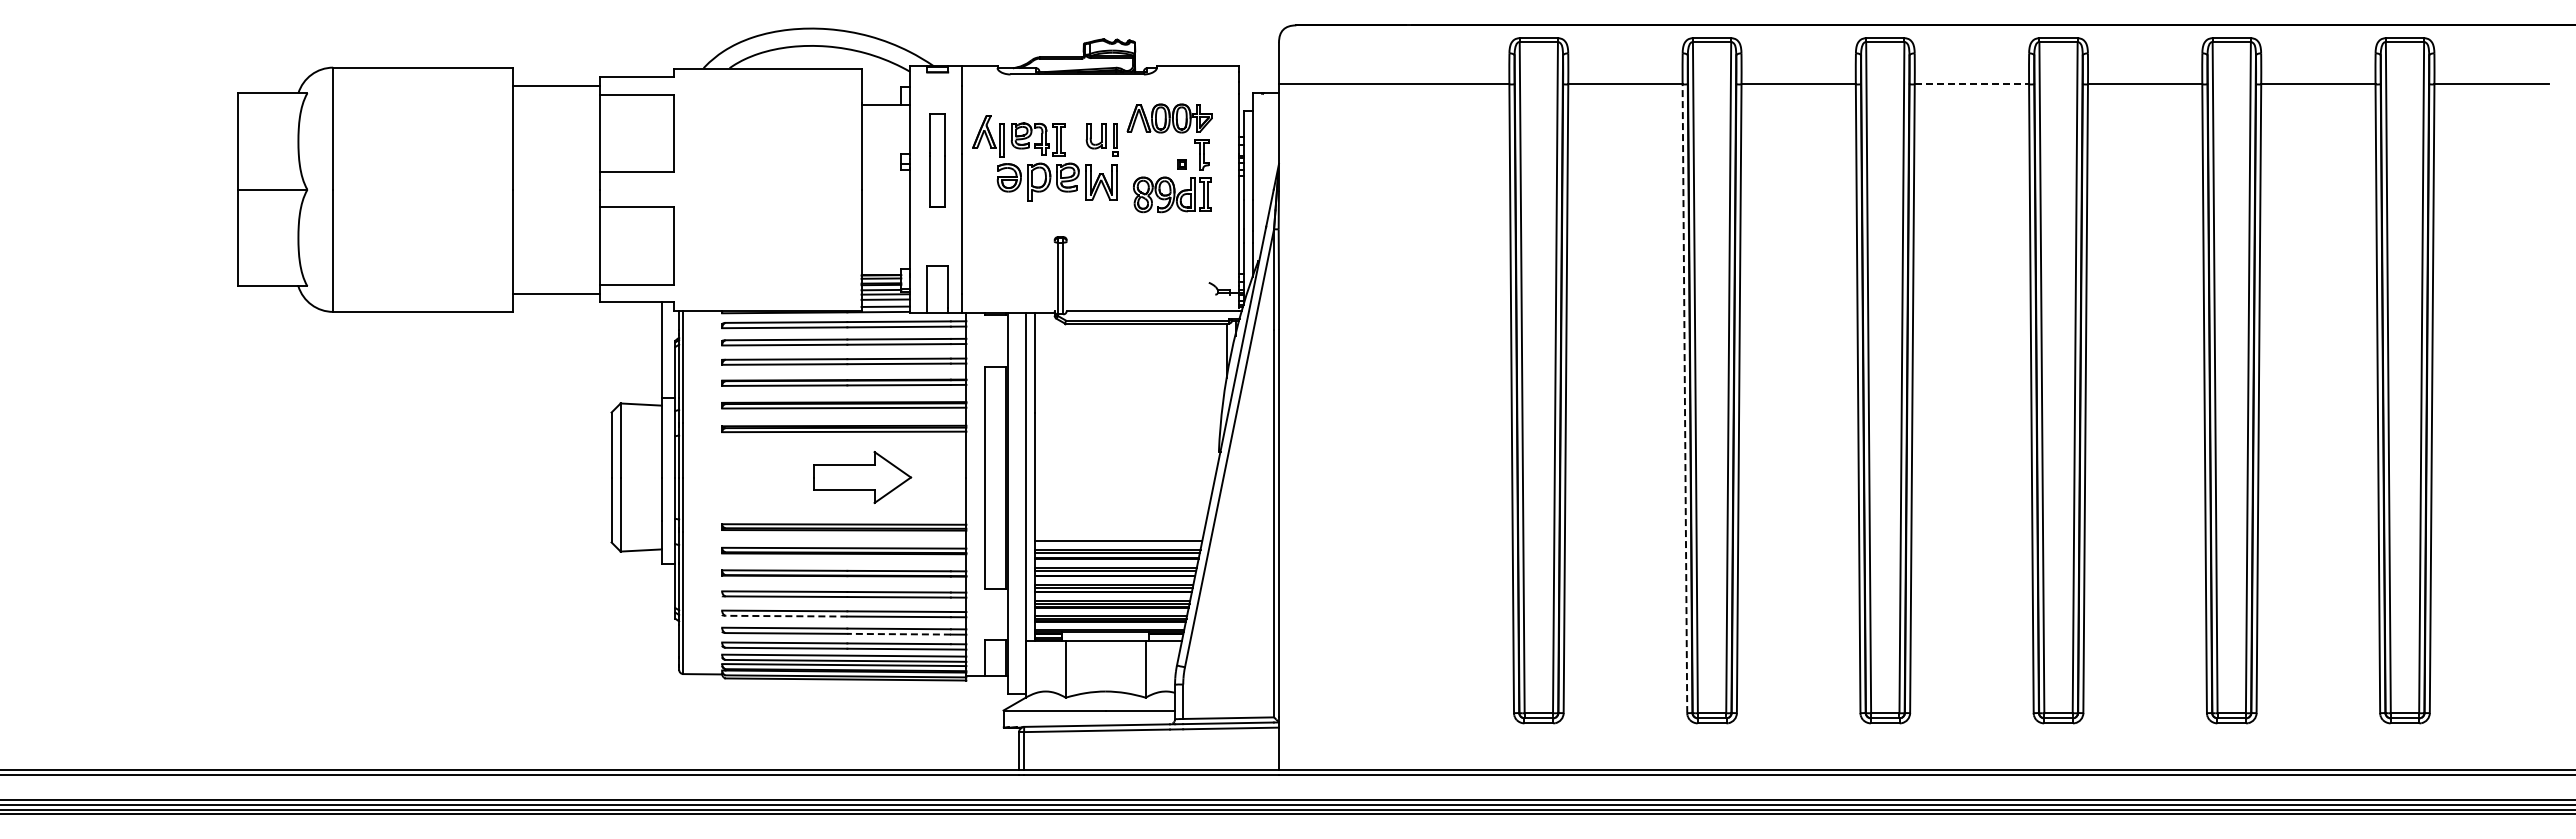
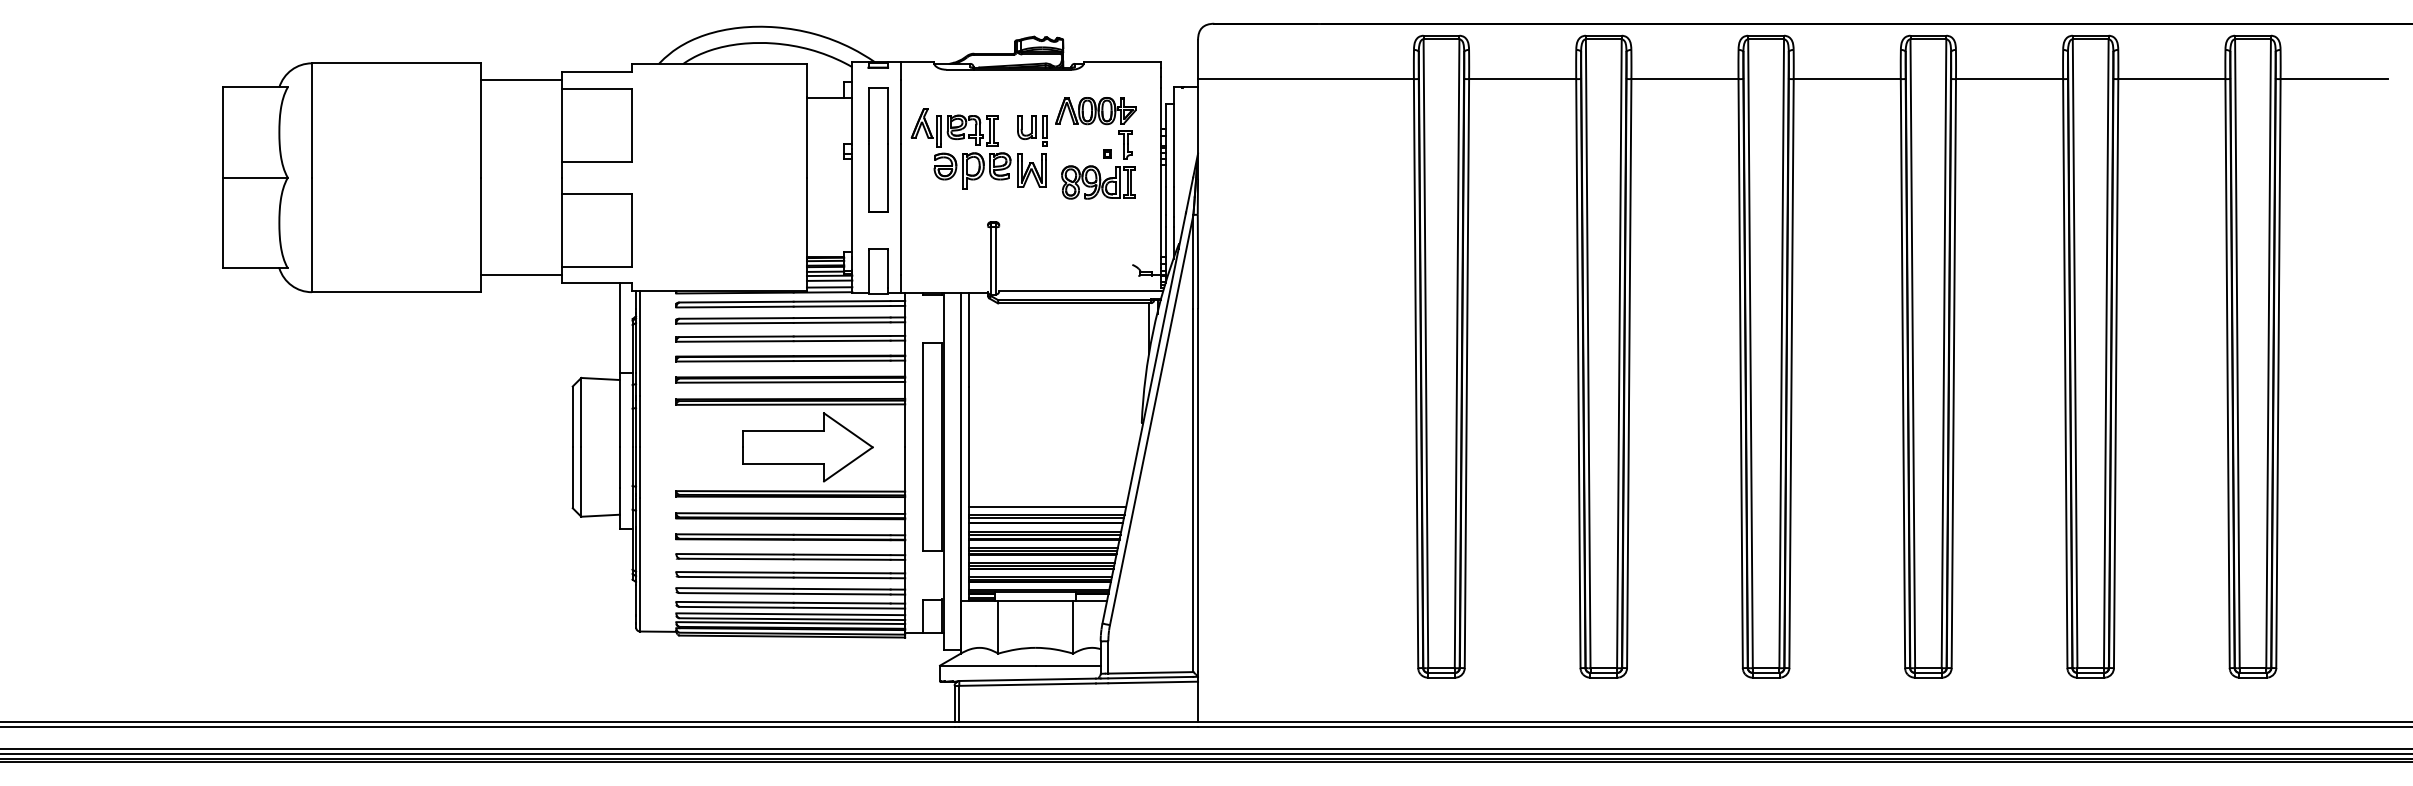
line: (1972, 84) -> (1847, 79), dashed -> solid
part: (937, 159) -> (878, 149), size x1.43
line: (1684, 398) -> (1577, 373), dashed -> solid
part: (862, 477) -> (807, 447), size x1.43
line: (786, 616) -> (736, 577), dashed -> solid
line: (899, 634) -> (842, 594), dashed -> solid

